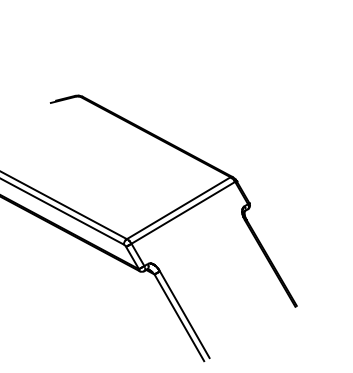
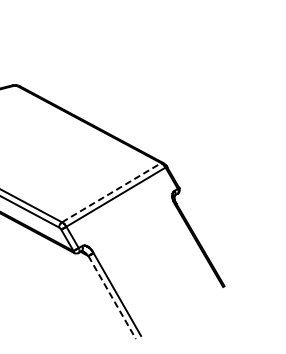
line: (179, 207) -> (112, 192), solid -> dashed
line: (179, 317) -> (112, 297), solid -> dashed

